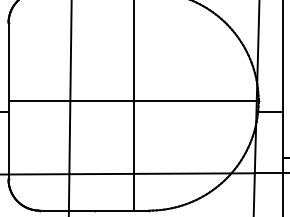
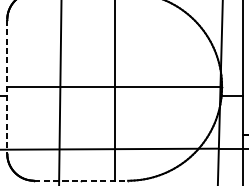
line: (8, 101) -> (7, 86), solid -> dashed
line: (94, 210) -> (81, 180), solid -> dashed

